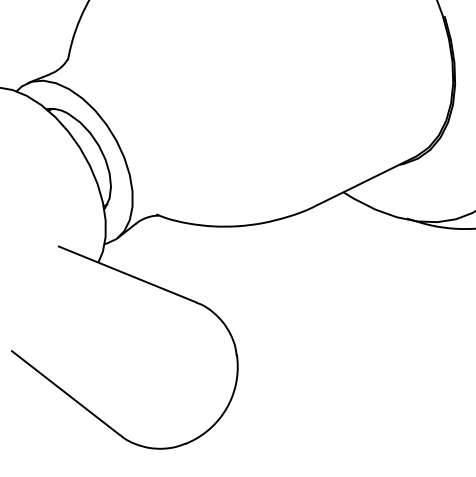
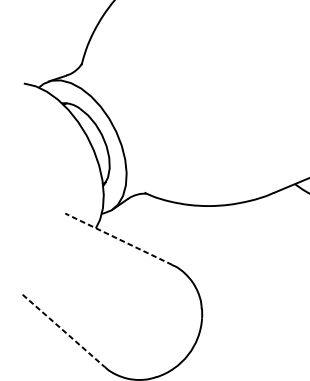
line: (127, 274) -> (118, 239), solid -> dashed
line: (66, 393) -> (64, 331), solid -> dashed

